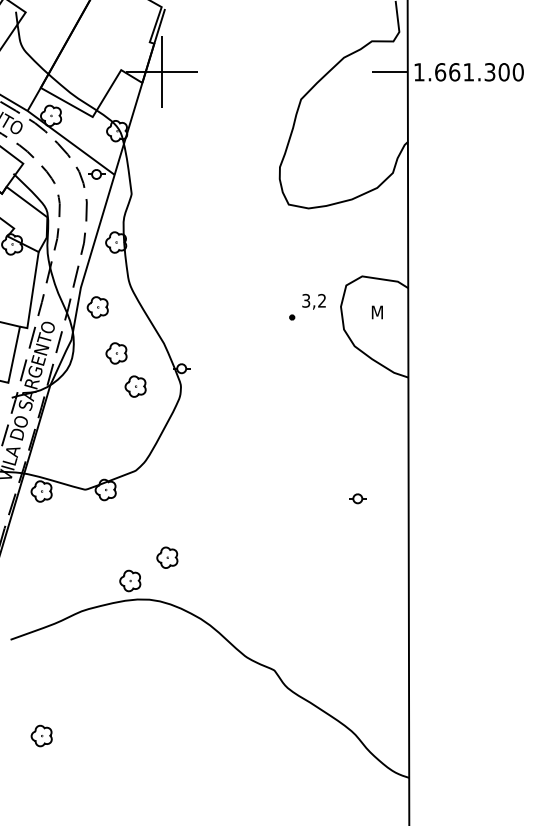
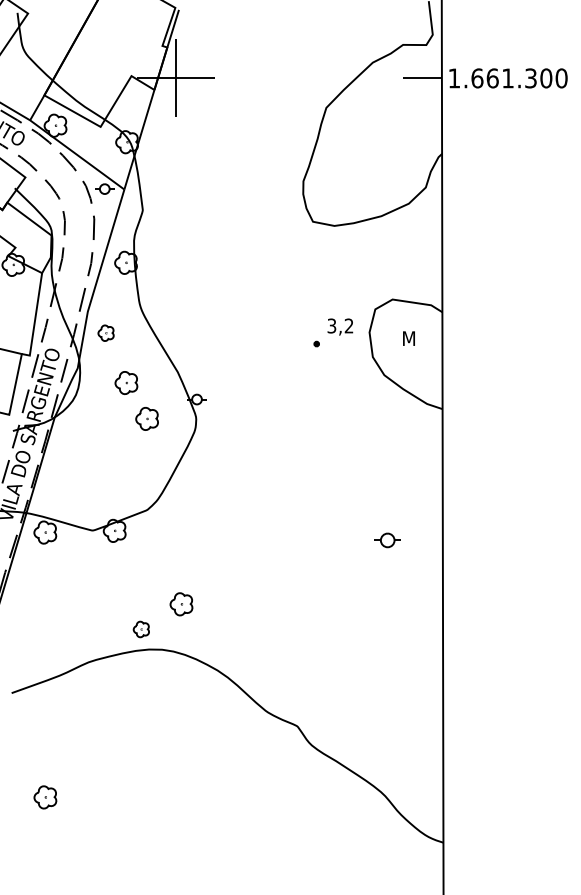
part: (97, 307) -> (105, 333), size x0.7
part: (357, 498) -> (387, 540), size x1.4
part: (130, 581) -> (141, 629), size x0.7

